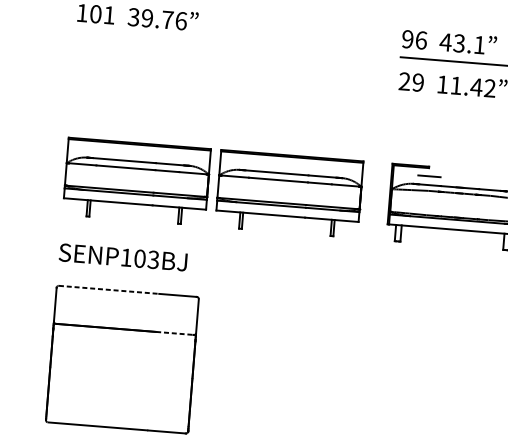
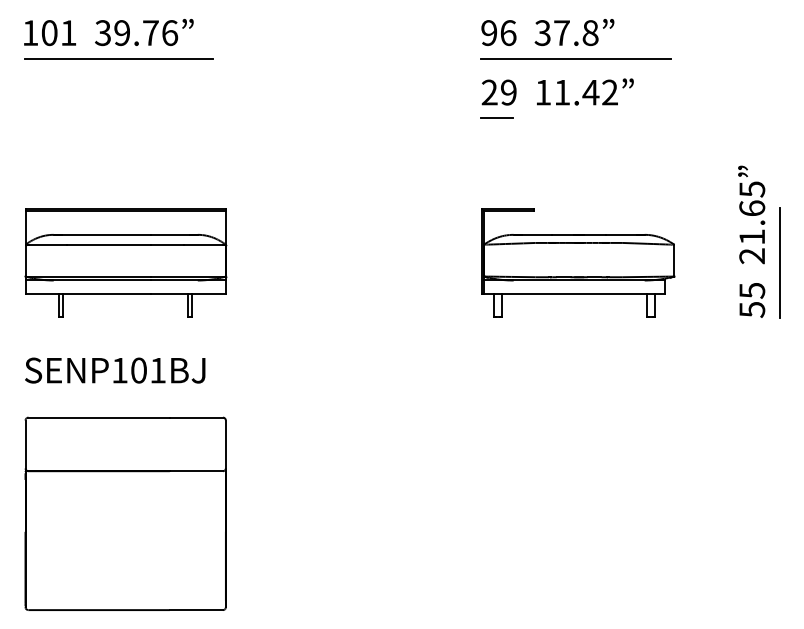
line: (143, 36) -> (118, 58), added
text: (462, 44) -> (566, 33), 43.1 -> 37.8
line: (429, 175) -> (496, 117), moved
part: (289, 193) -> (340, 262), removed
text: (153, 259) -> (157, 370), SENP103BJ -> SENP101BJ
line: (109, 289) -> (99, 417), dashed -> solid
line: (175, 333) -> (196, 471), dashed -> solid

